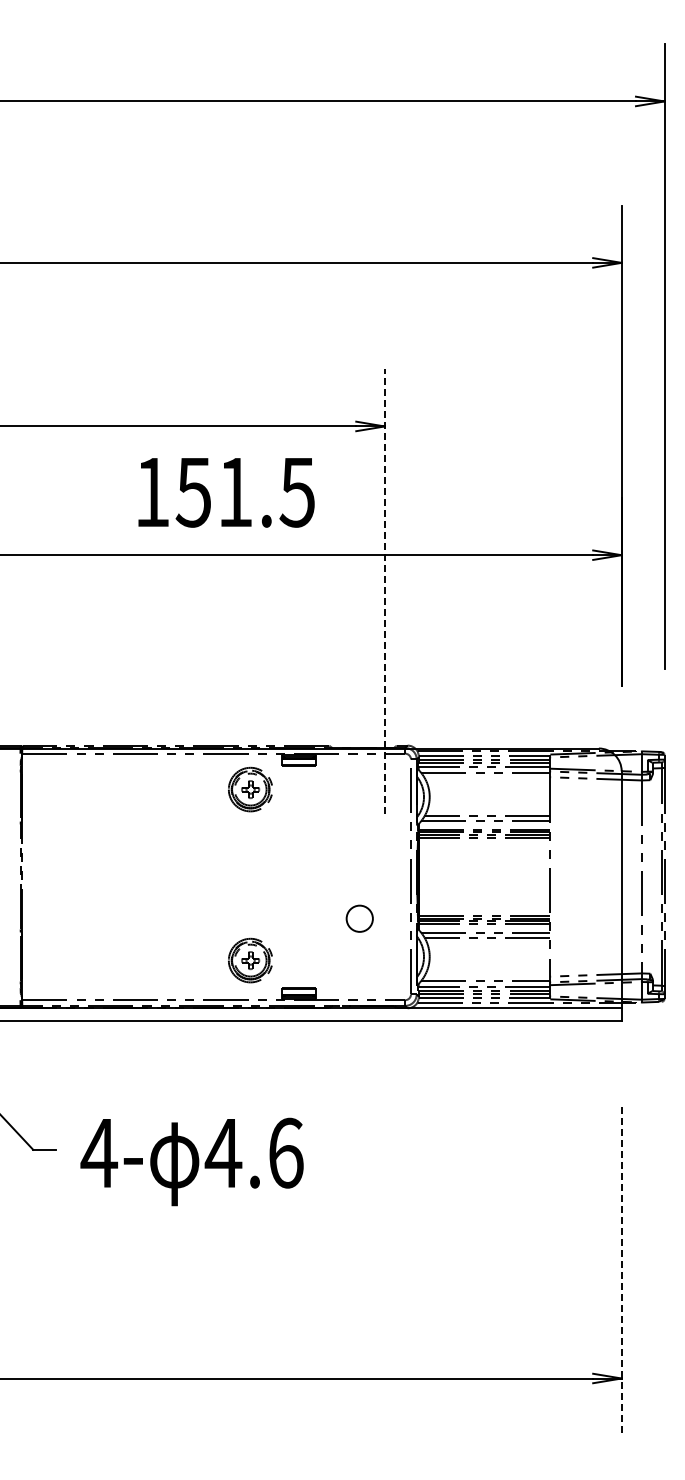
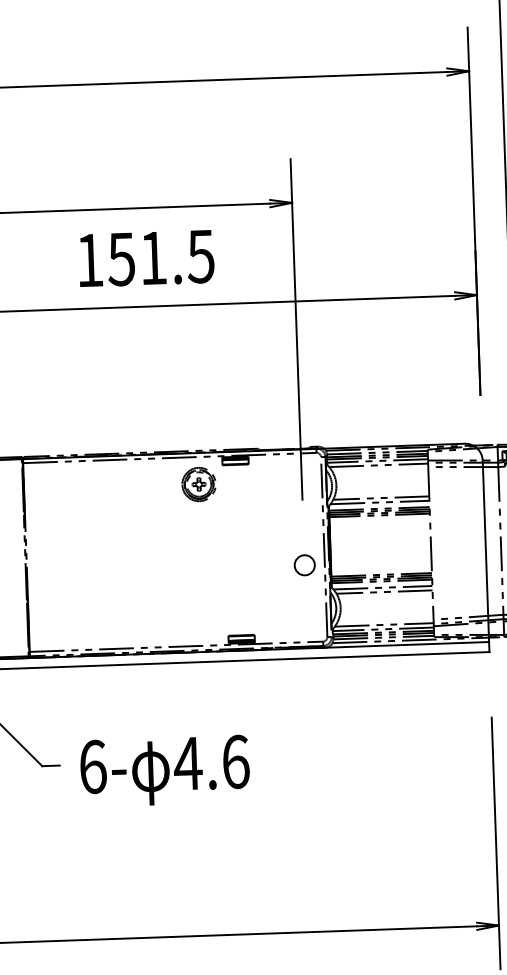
text: (226, 492) -> (146, 258), moved
line: (384, 591) -> (296, 329), dashed -> solid
circle: (359, 918) -> (304, 565), moved
part: (250, 960) -> (203, 615), removed
text: (99, 1152) -> (93, 766), 4- -> 6-
line: (621, 1271) -> (495, 843), dashed -> solid

